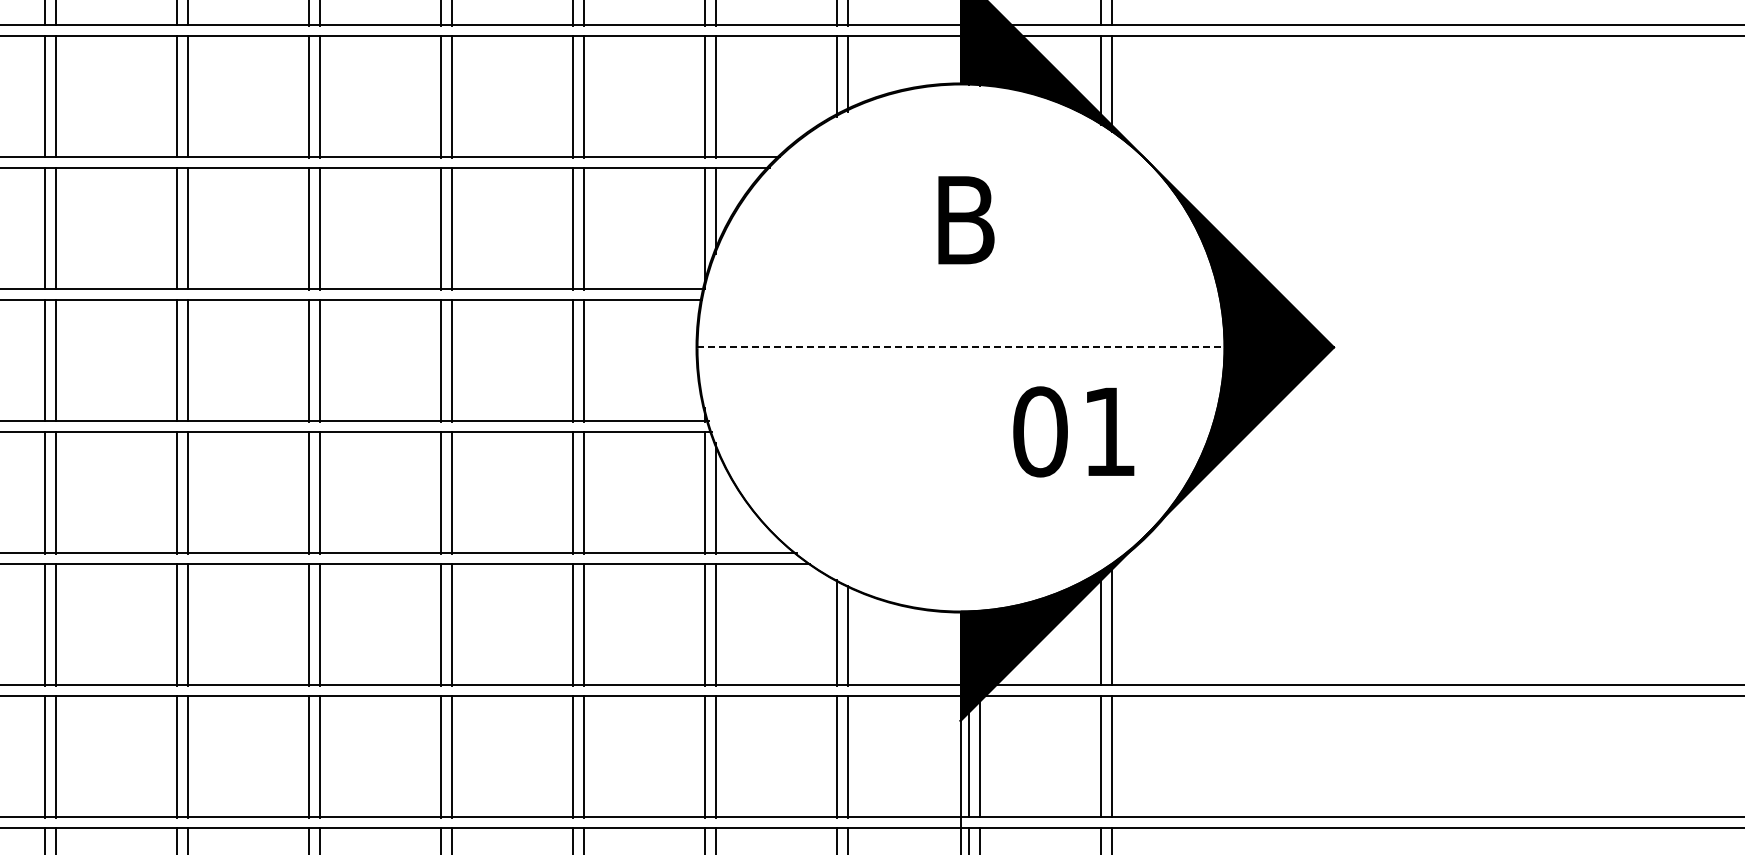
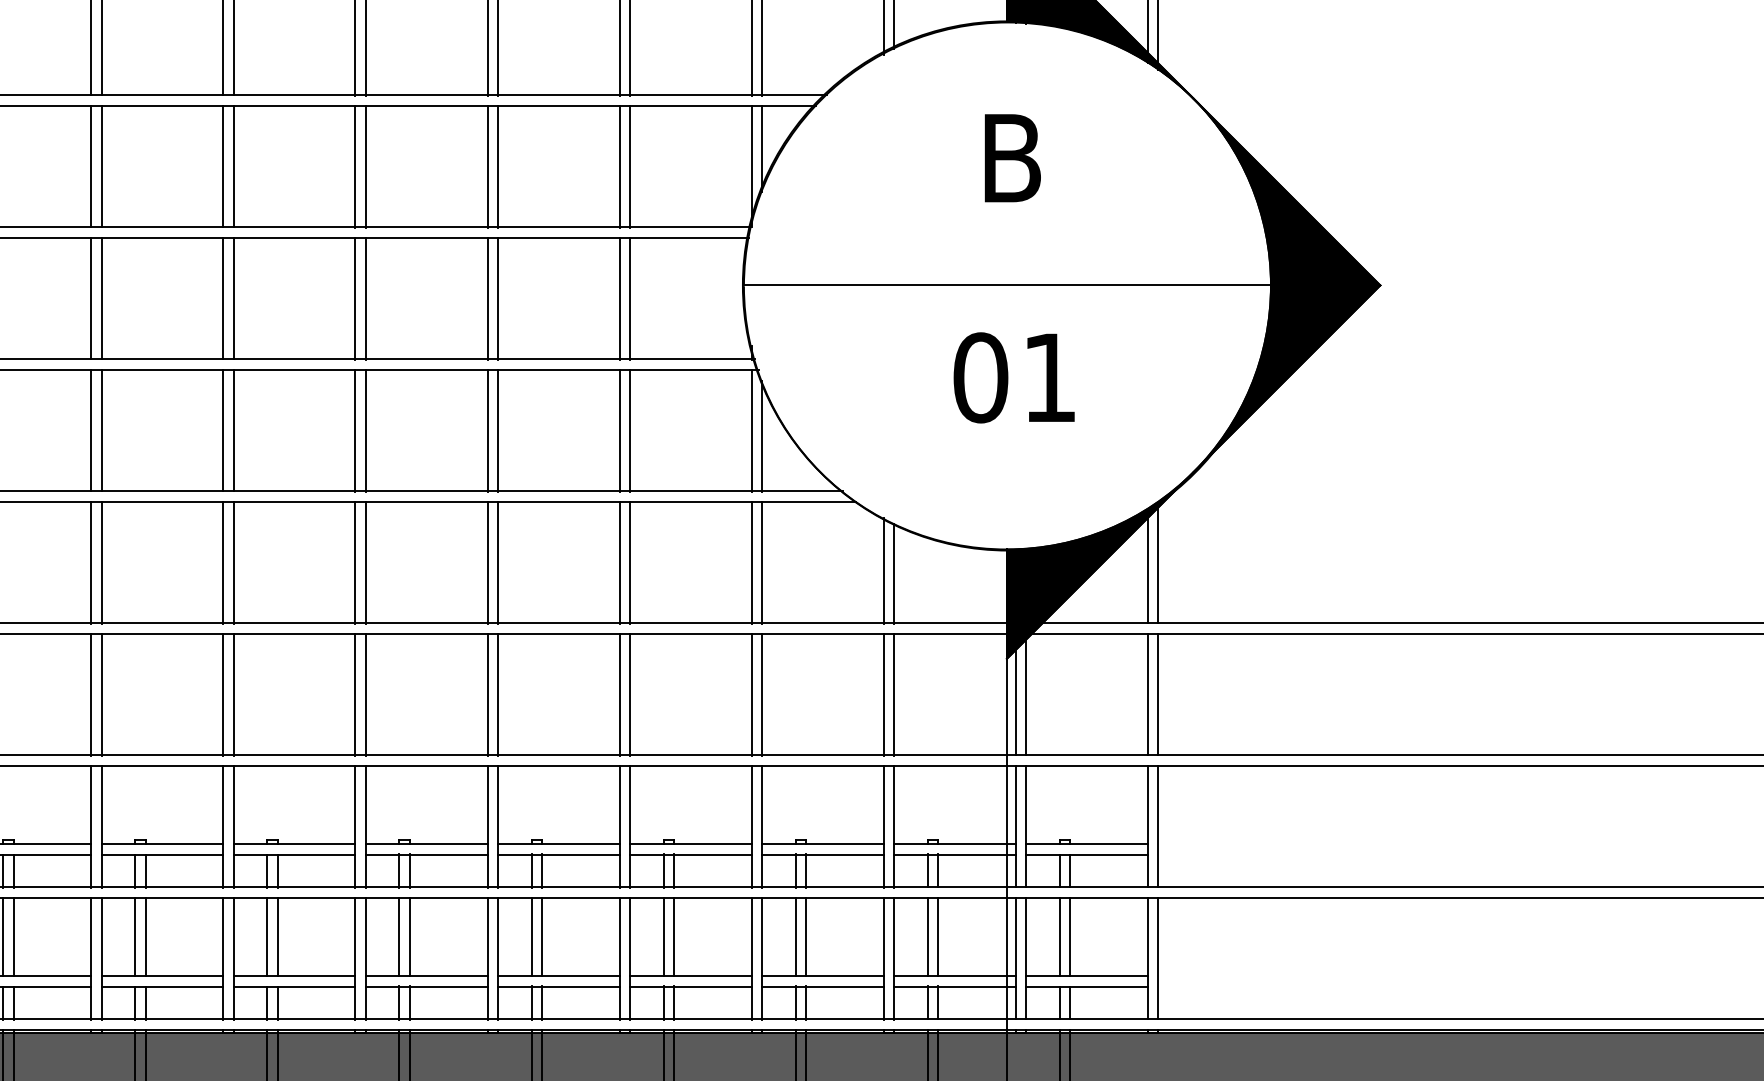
line: (961, 347) -> (1007, 285), dashed -> solid
text: (1073, 431) -> (1013, 377), moved

